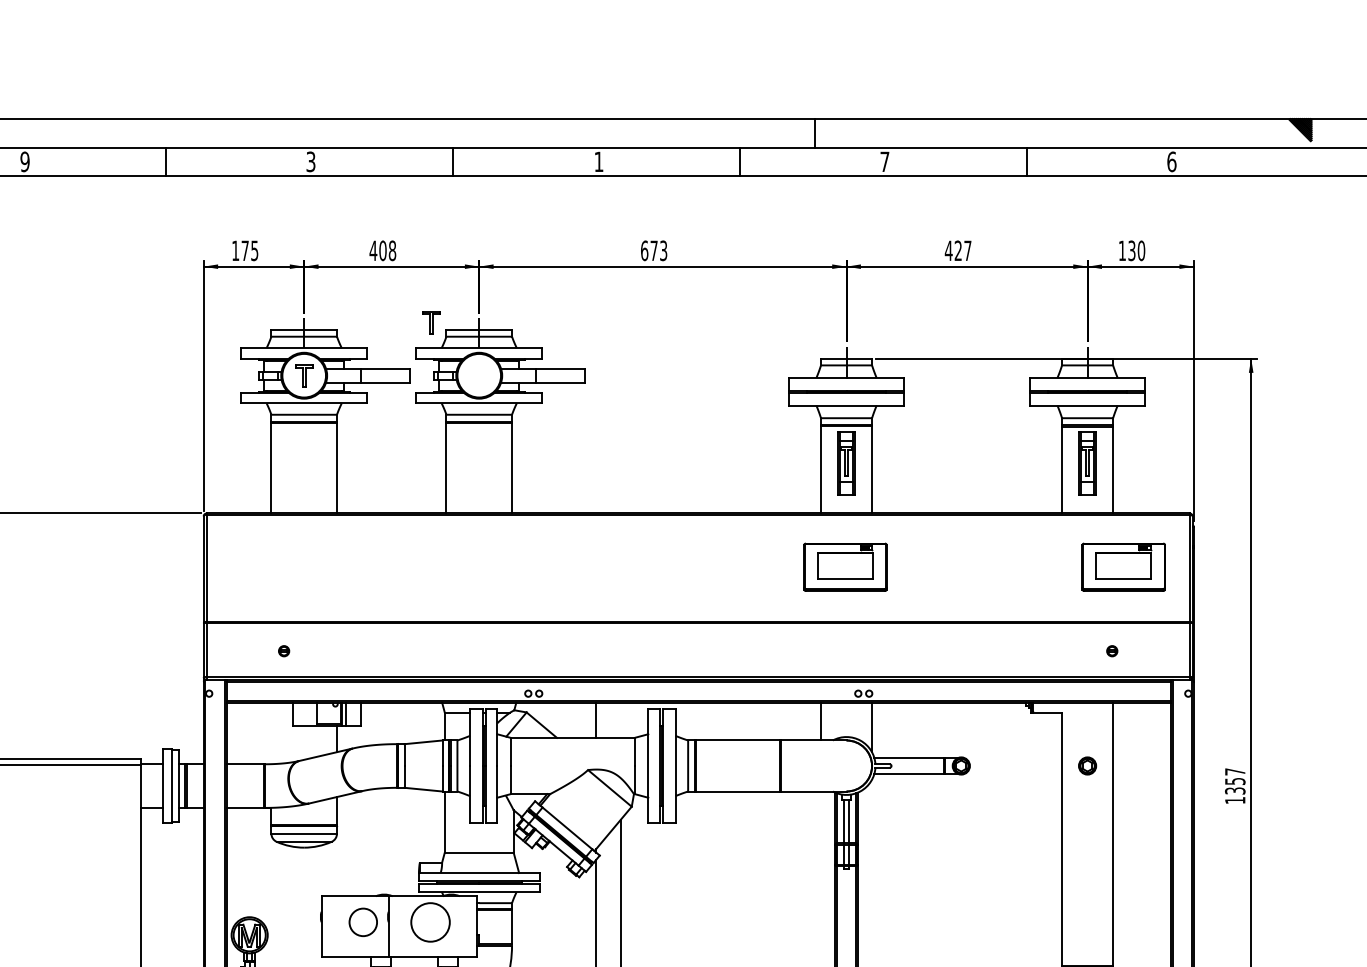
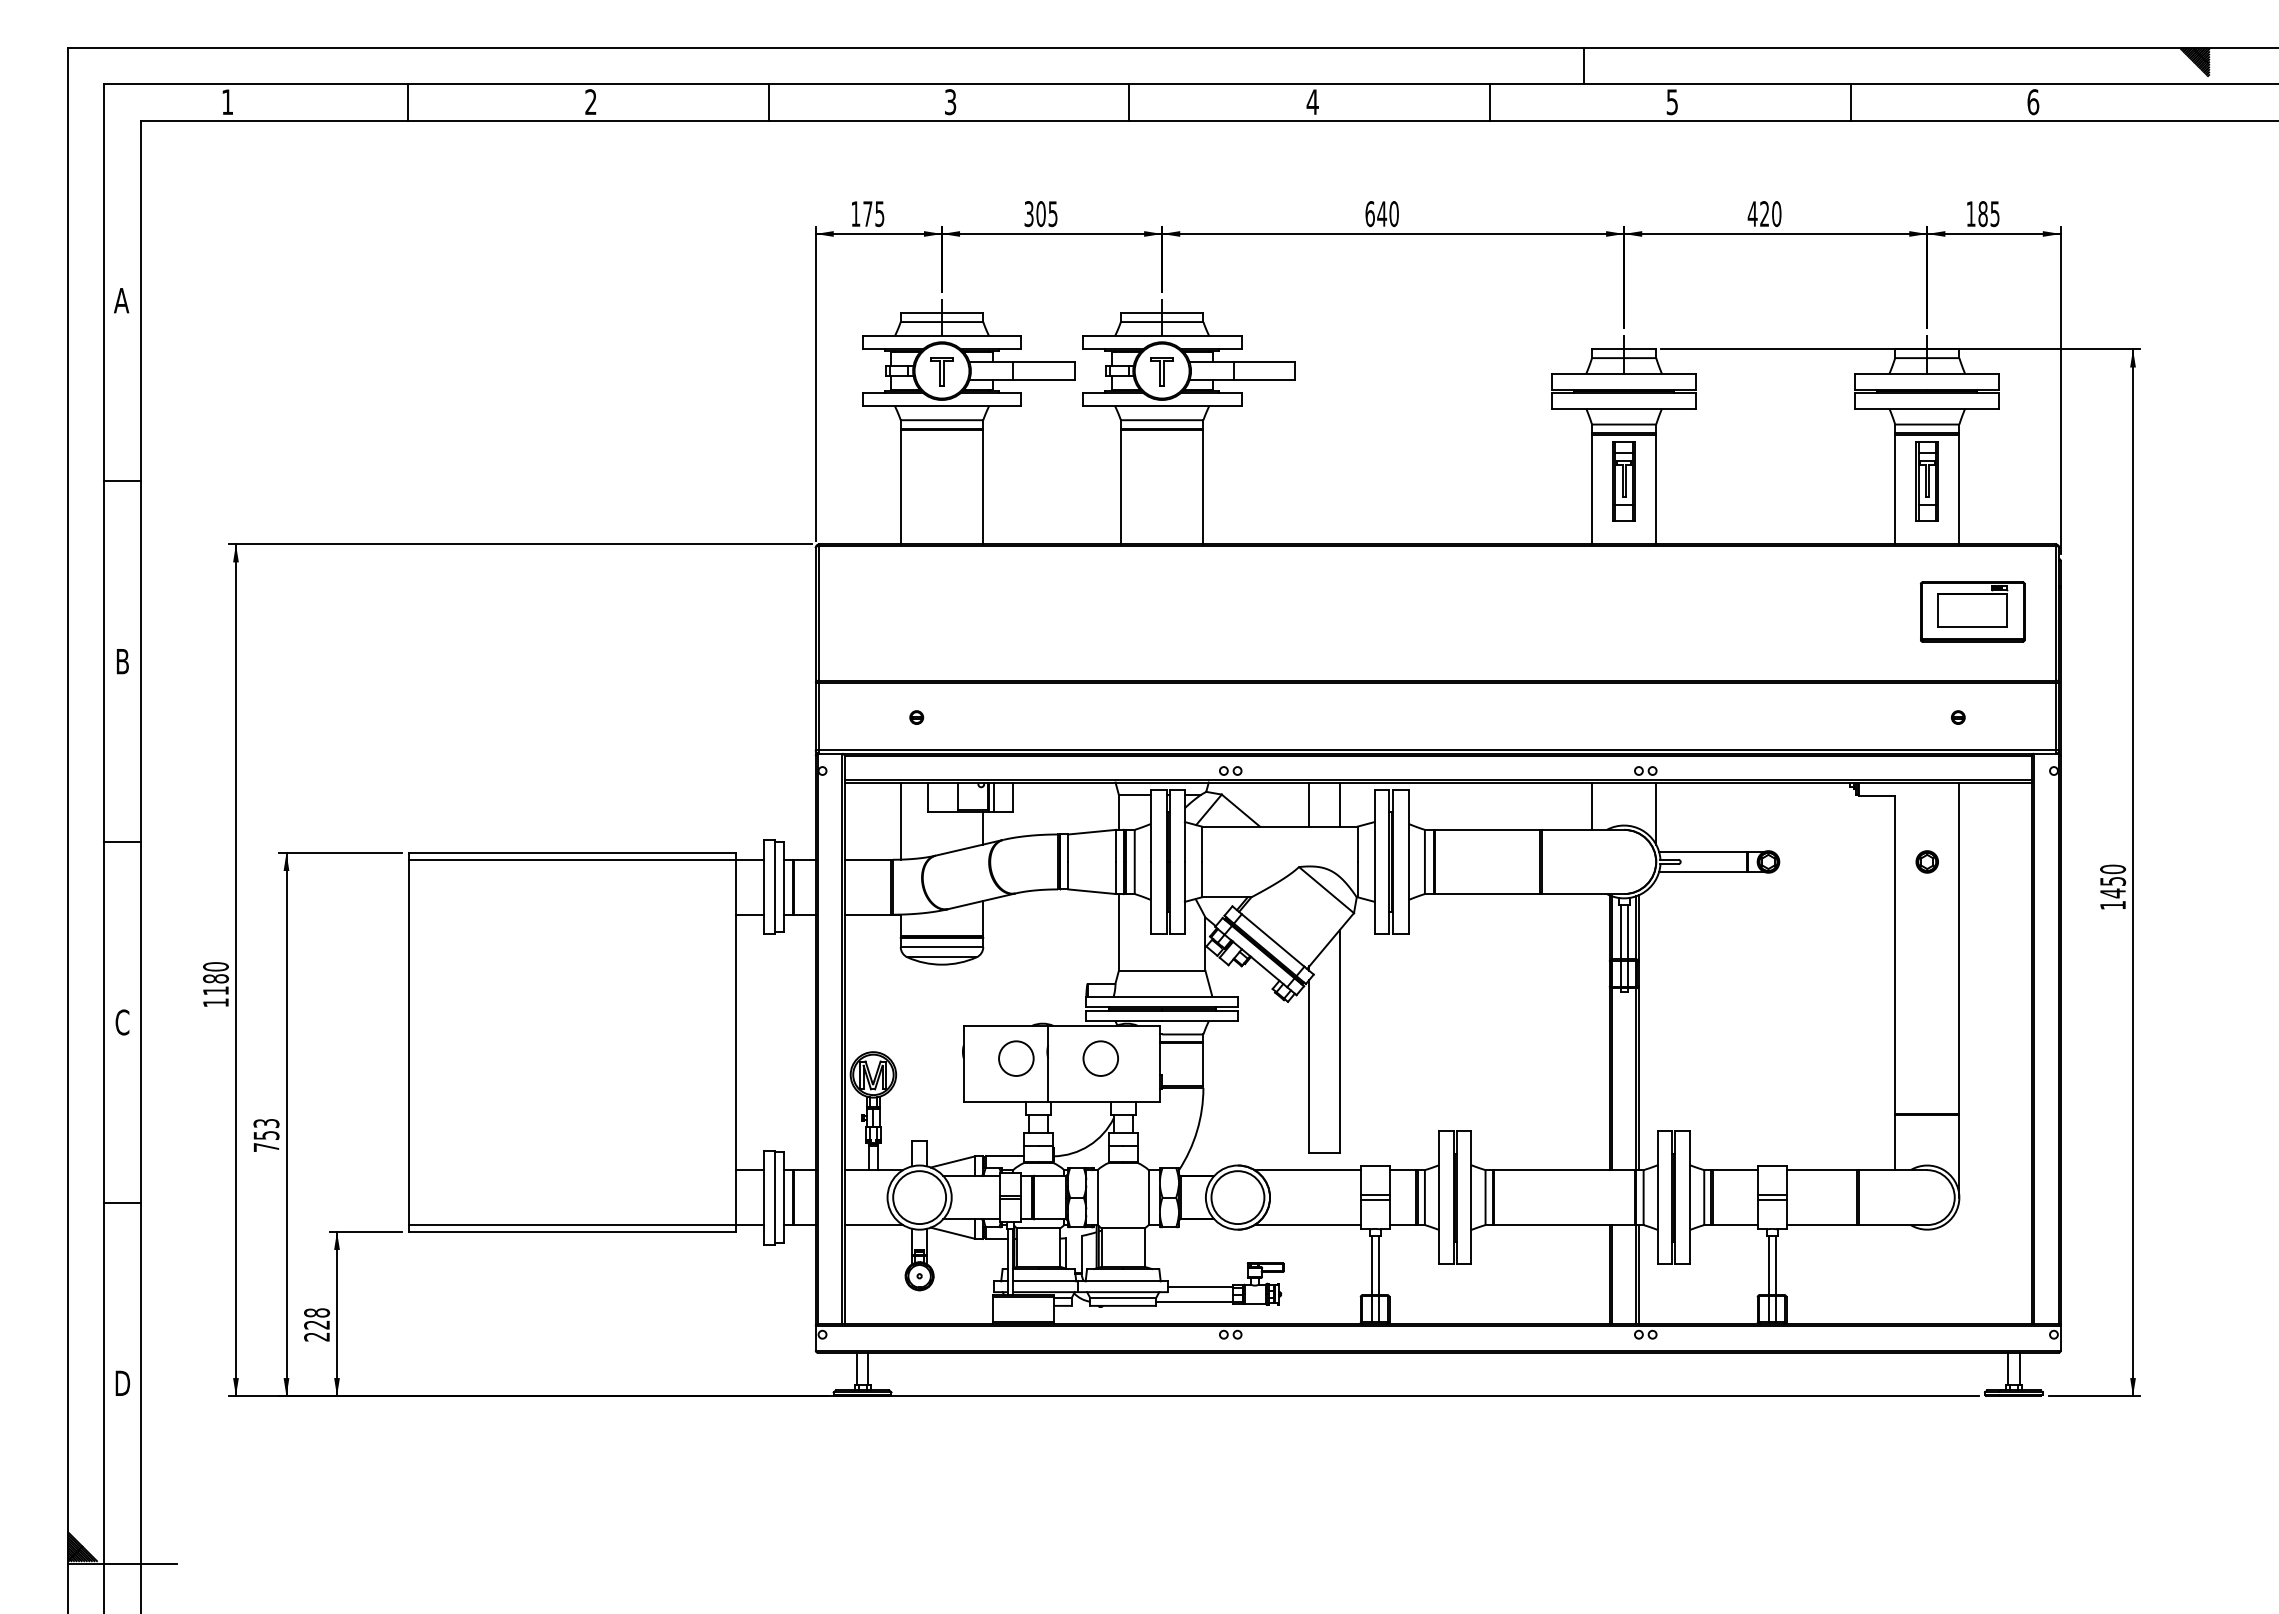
text: (598, 161) -> (1312, 101), 1 -> 4
text: (24, 162) -> (590, 102), 9 -> 2
text: (884, 162) -> (1671, 102), 7 -> 5
text: (382, 251) -> (1040, 214), 408 -> 305
text: (658, 251) -> (1387, 214), 673 -> 640
text: (967, 251) -> (1776, 214), 427 -> 420
text: (1136, 251) -> (1988, 214), 130 -> 185
part: (431, 322) -> (1161, 371), moved
part: (845, 566) -> (1622, 611), removed
line: (620, 720) -> (1339, 804), added
line: (271, 733) -> (900, 820), added
text: (1235, 781) -> (2113, 881), 1357 -> 1450
circle: (430, 922) -> (1100, 1058), size x0.71

